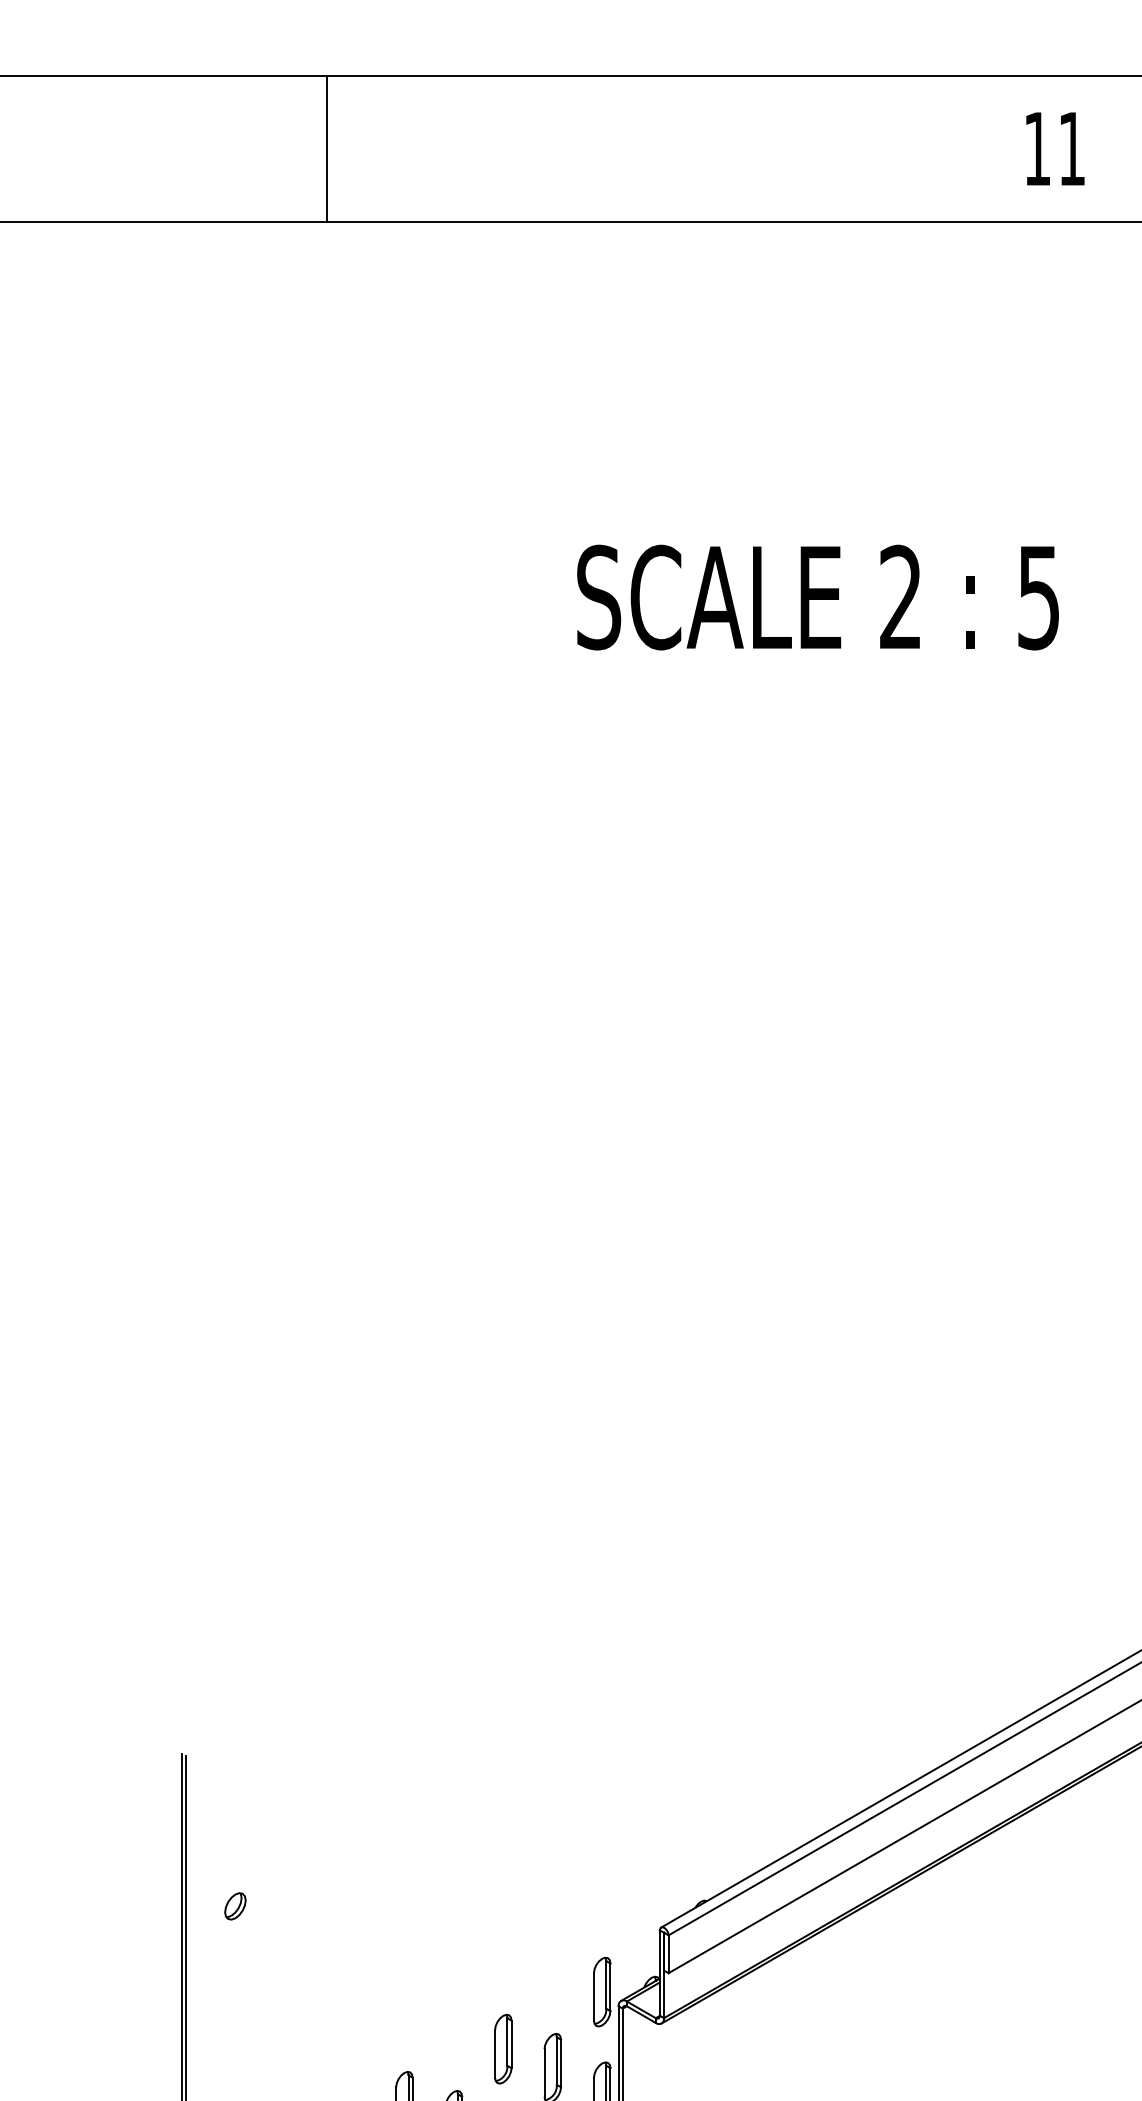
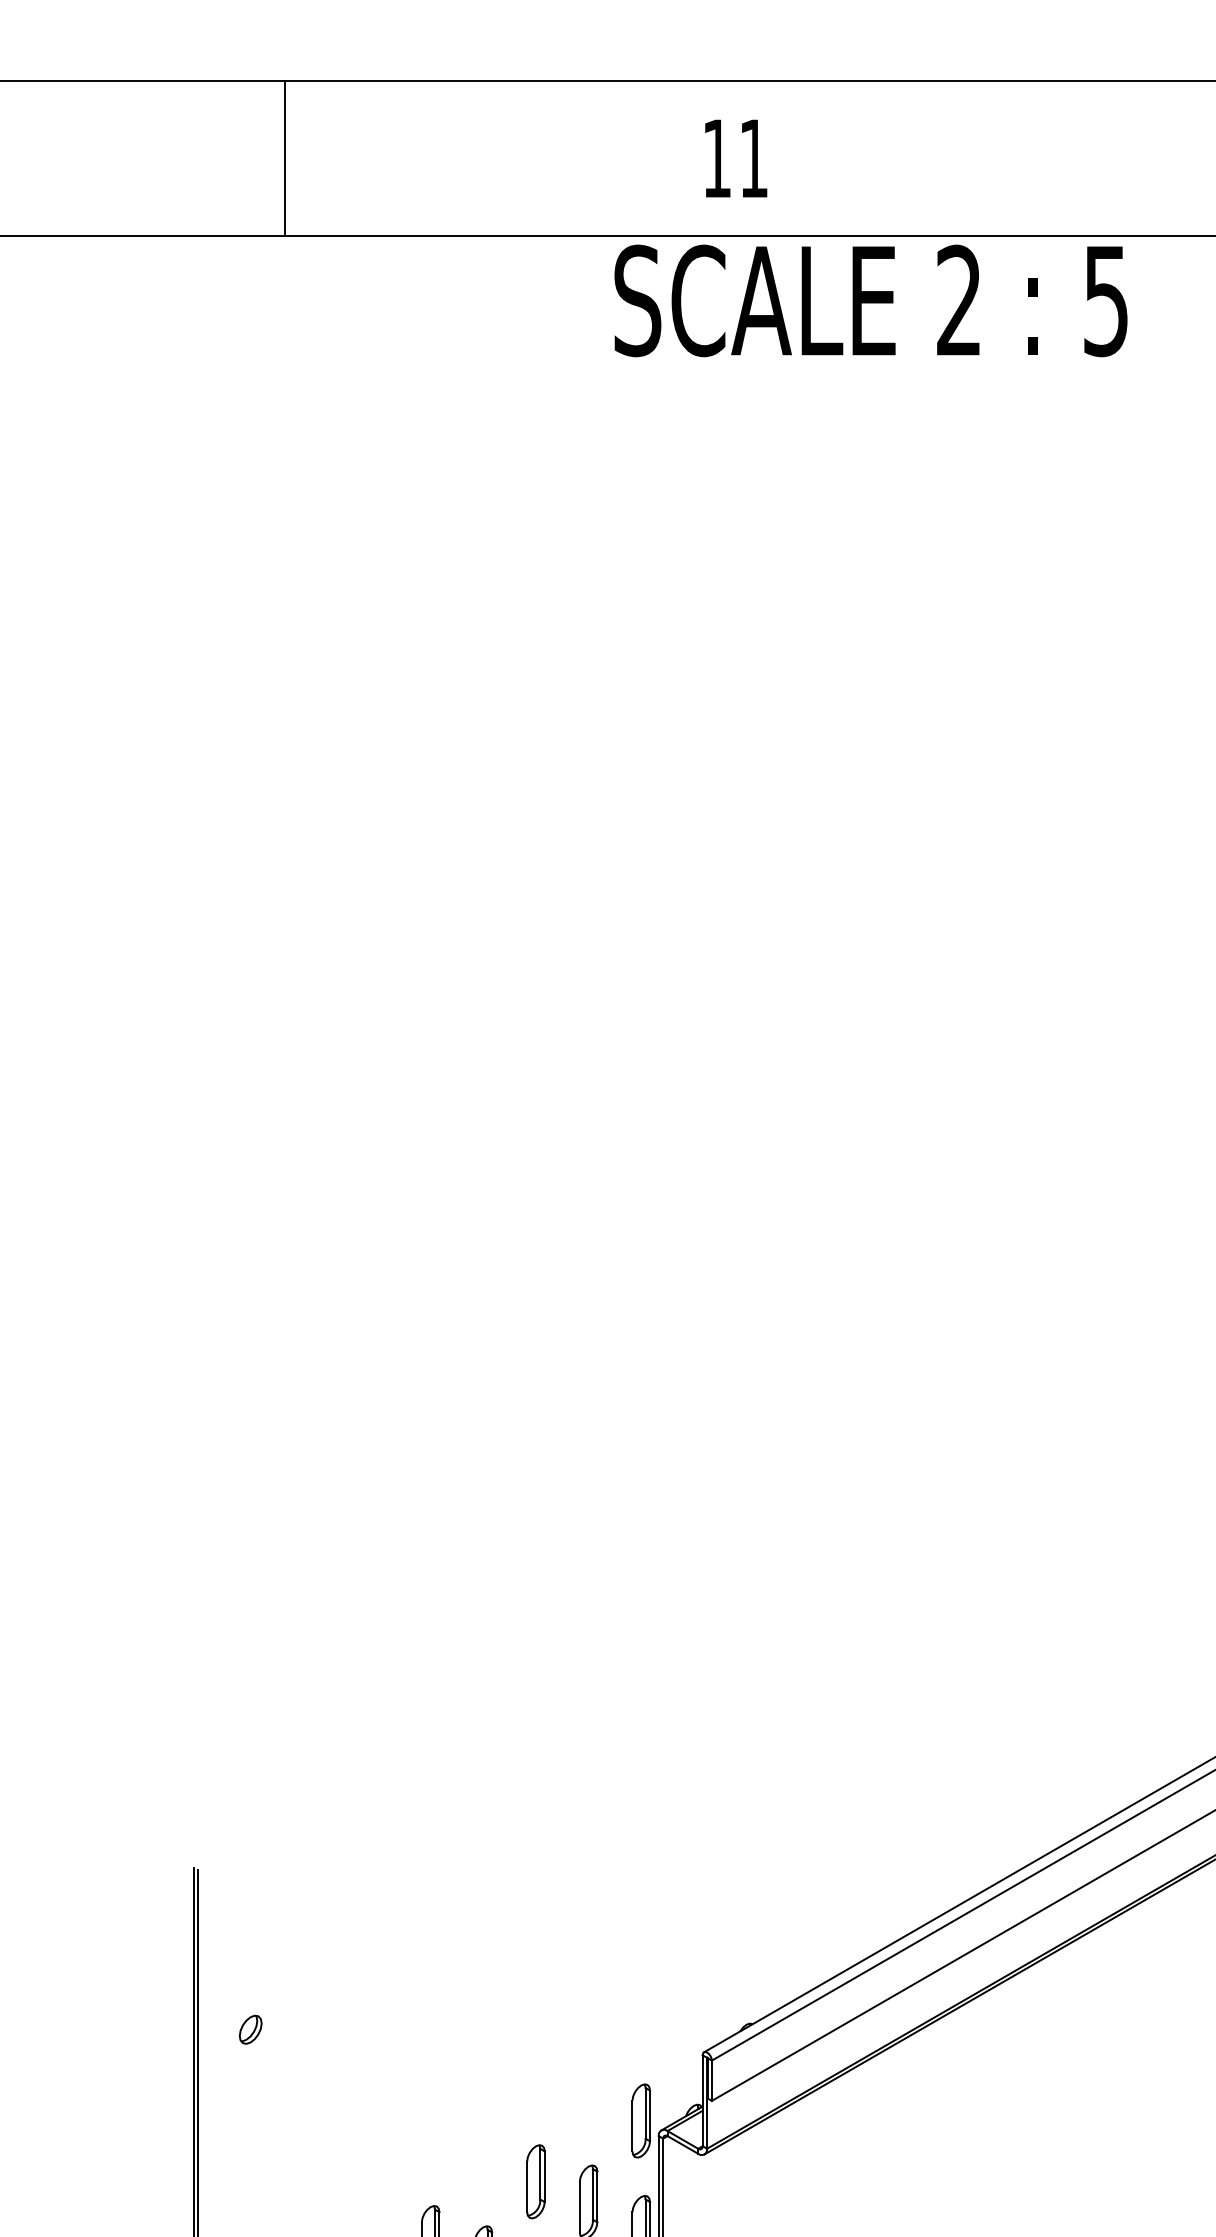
line: (327, 148) -> (284, 158), moved
text: (1055, 148) -> (736, 158), moved
text: (817, 597) -> (870, 300), moved

